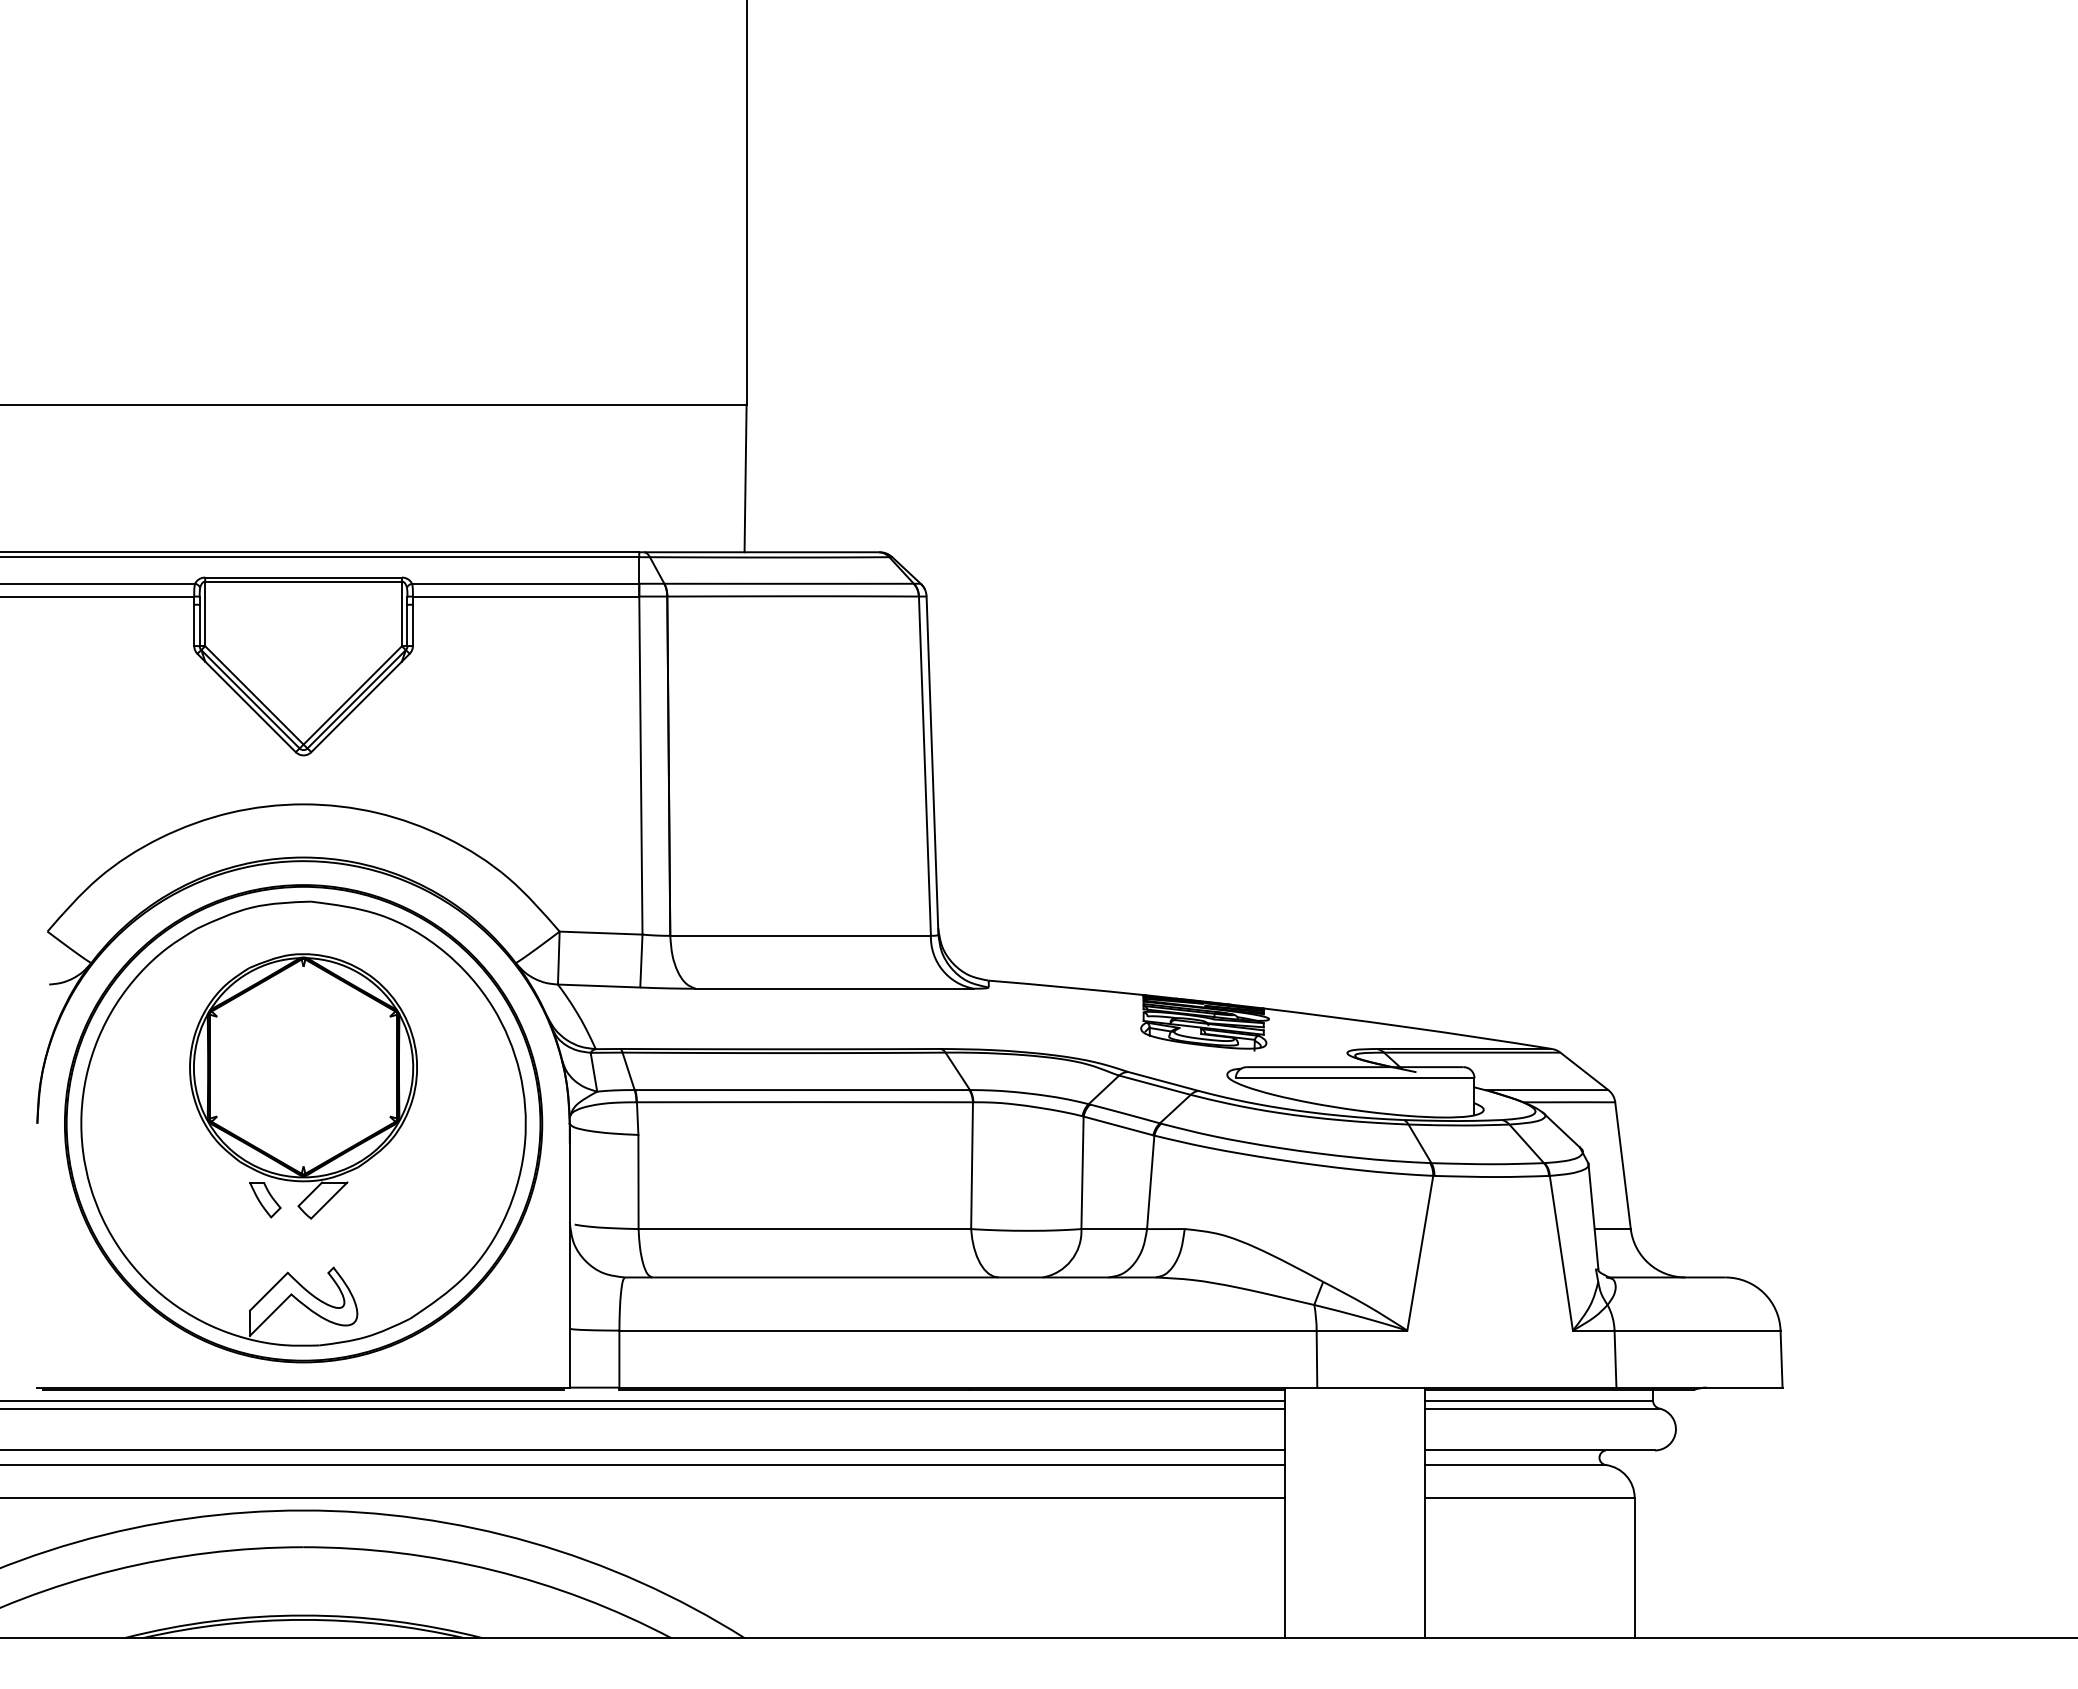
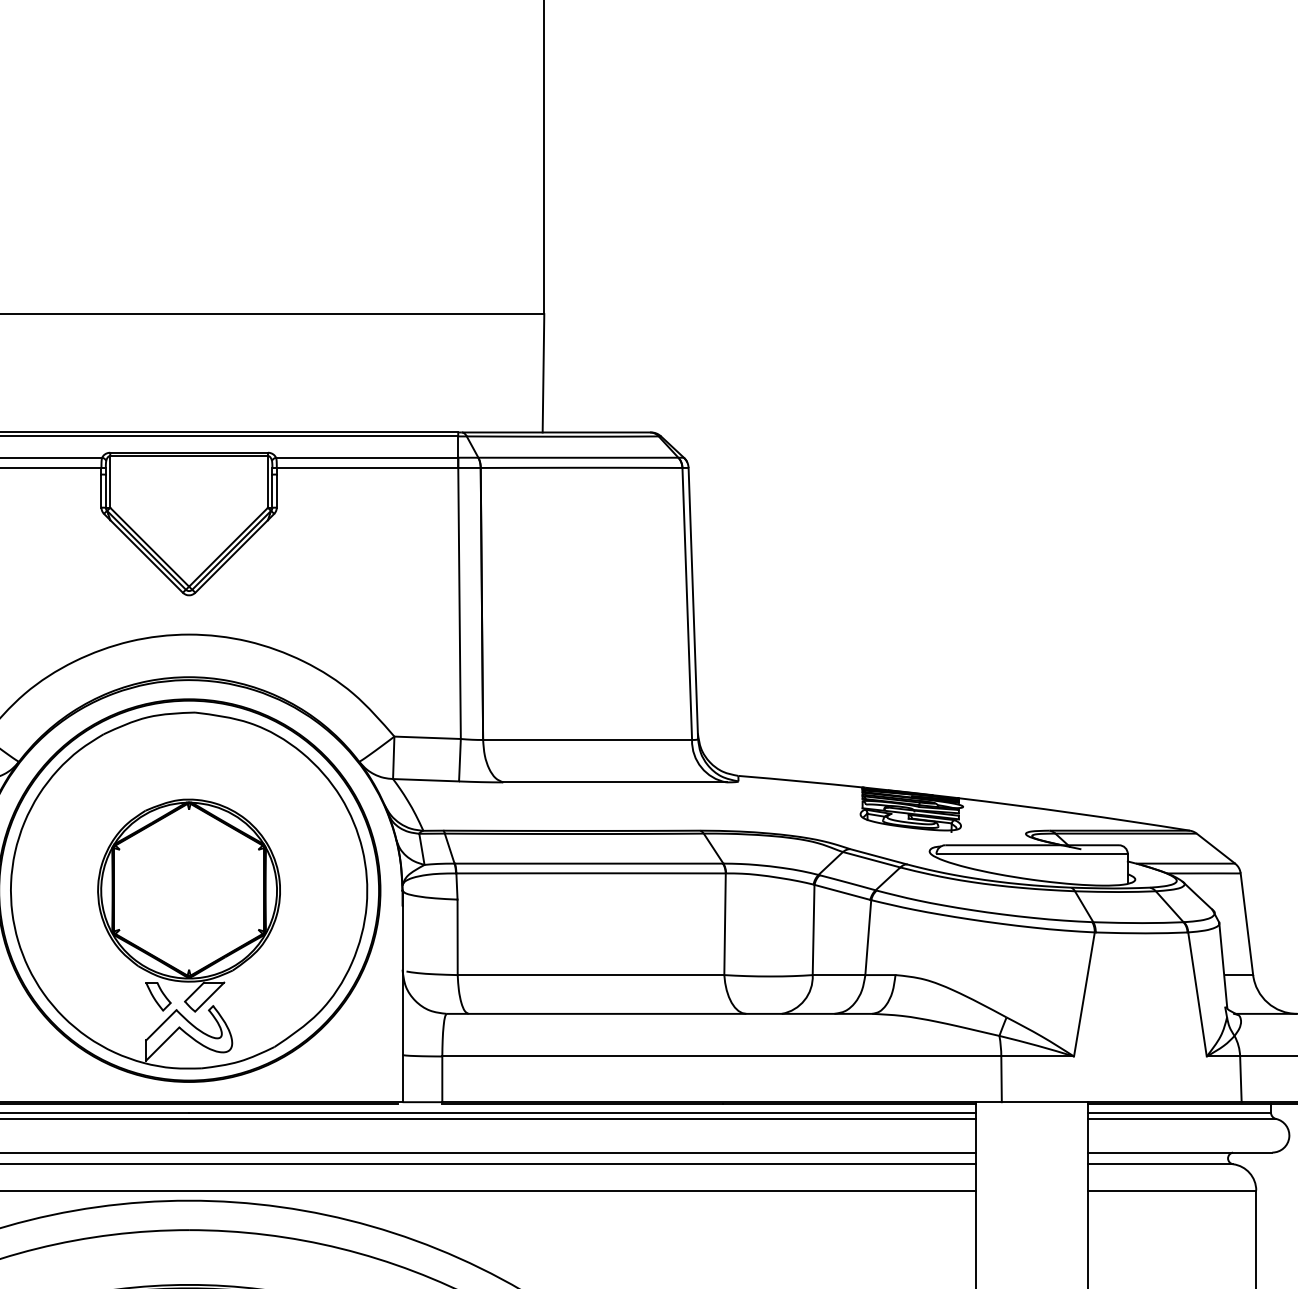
part: (303, 1086) -> (189, 905), moved

